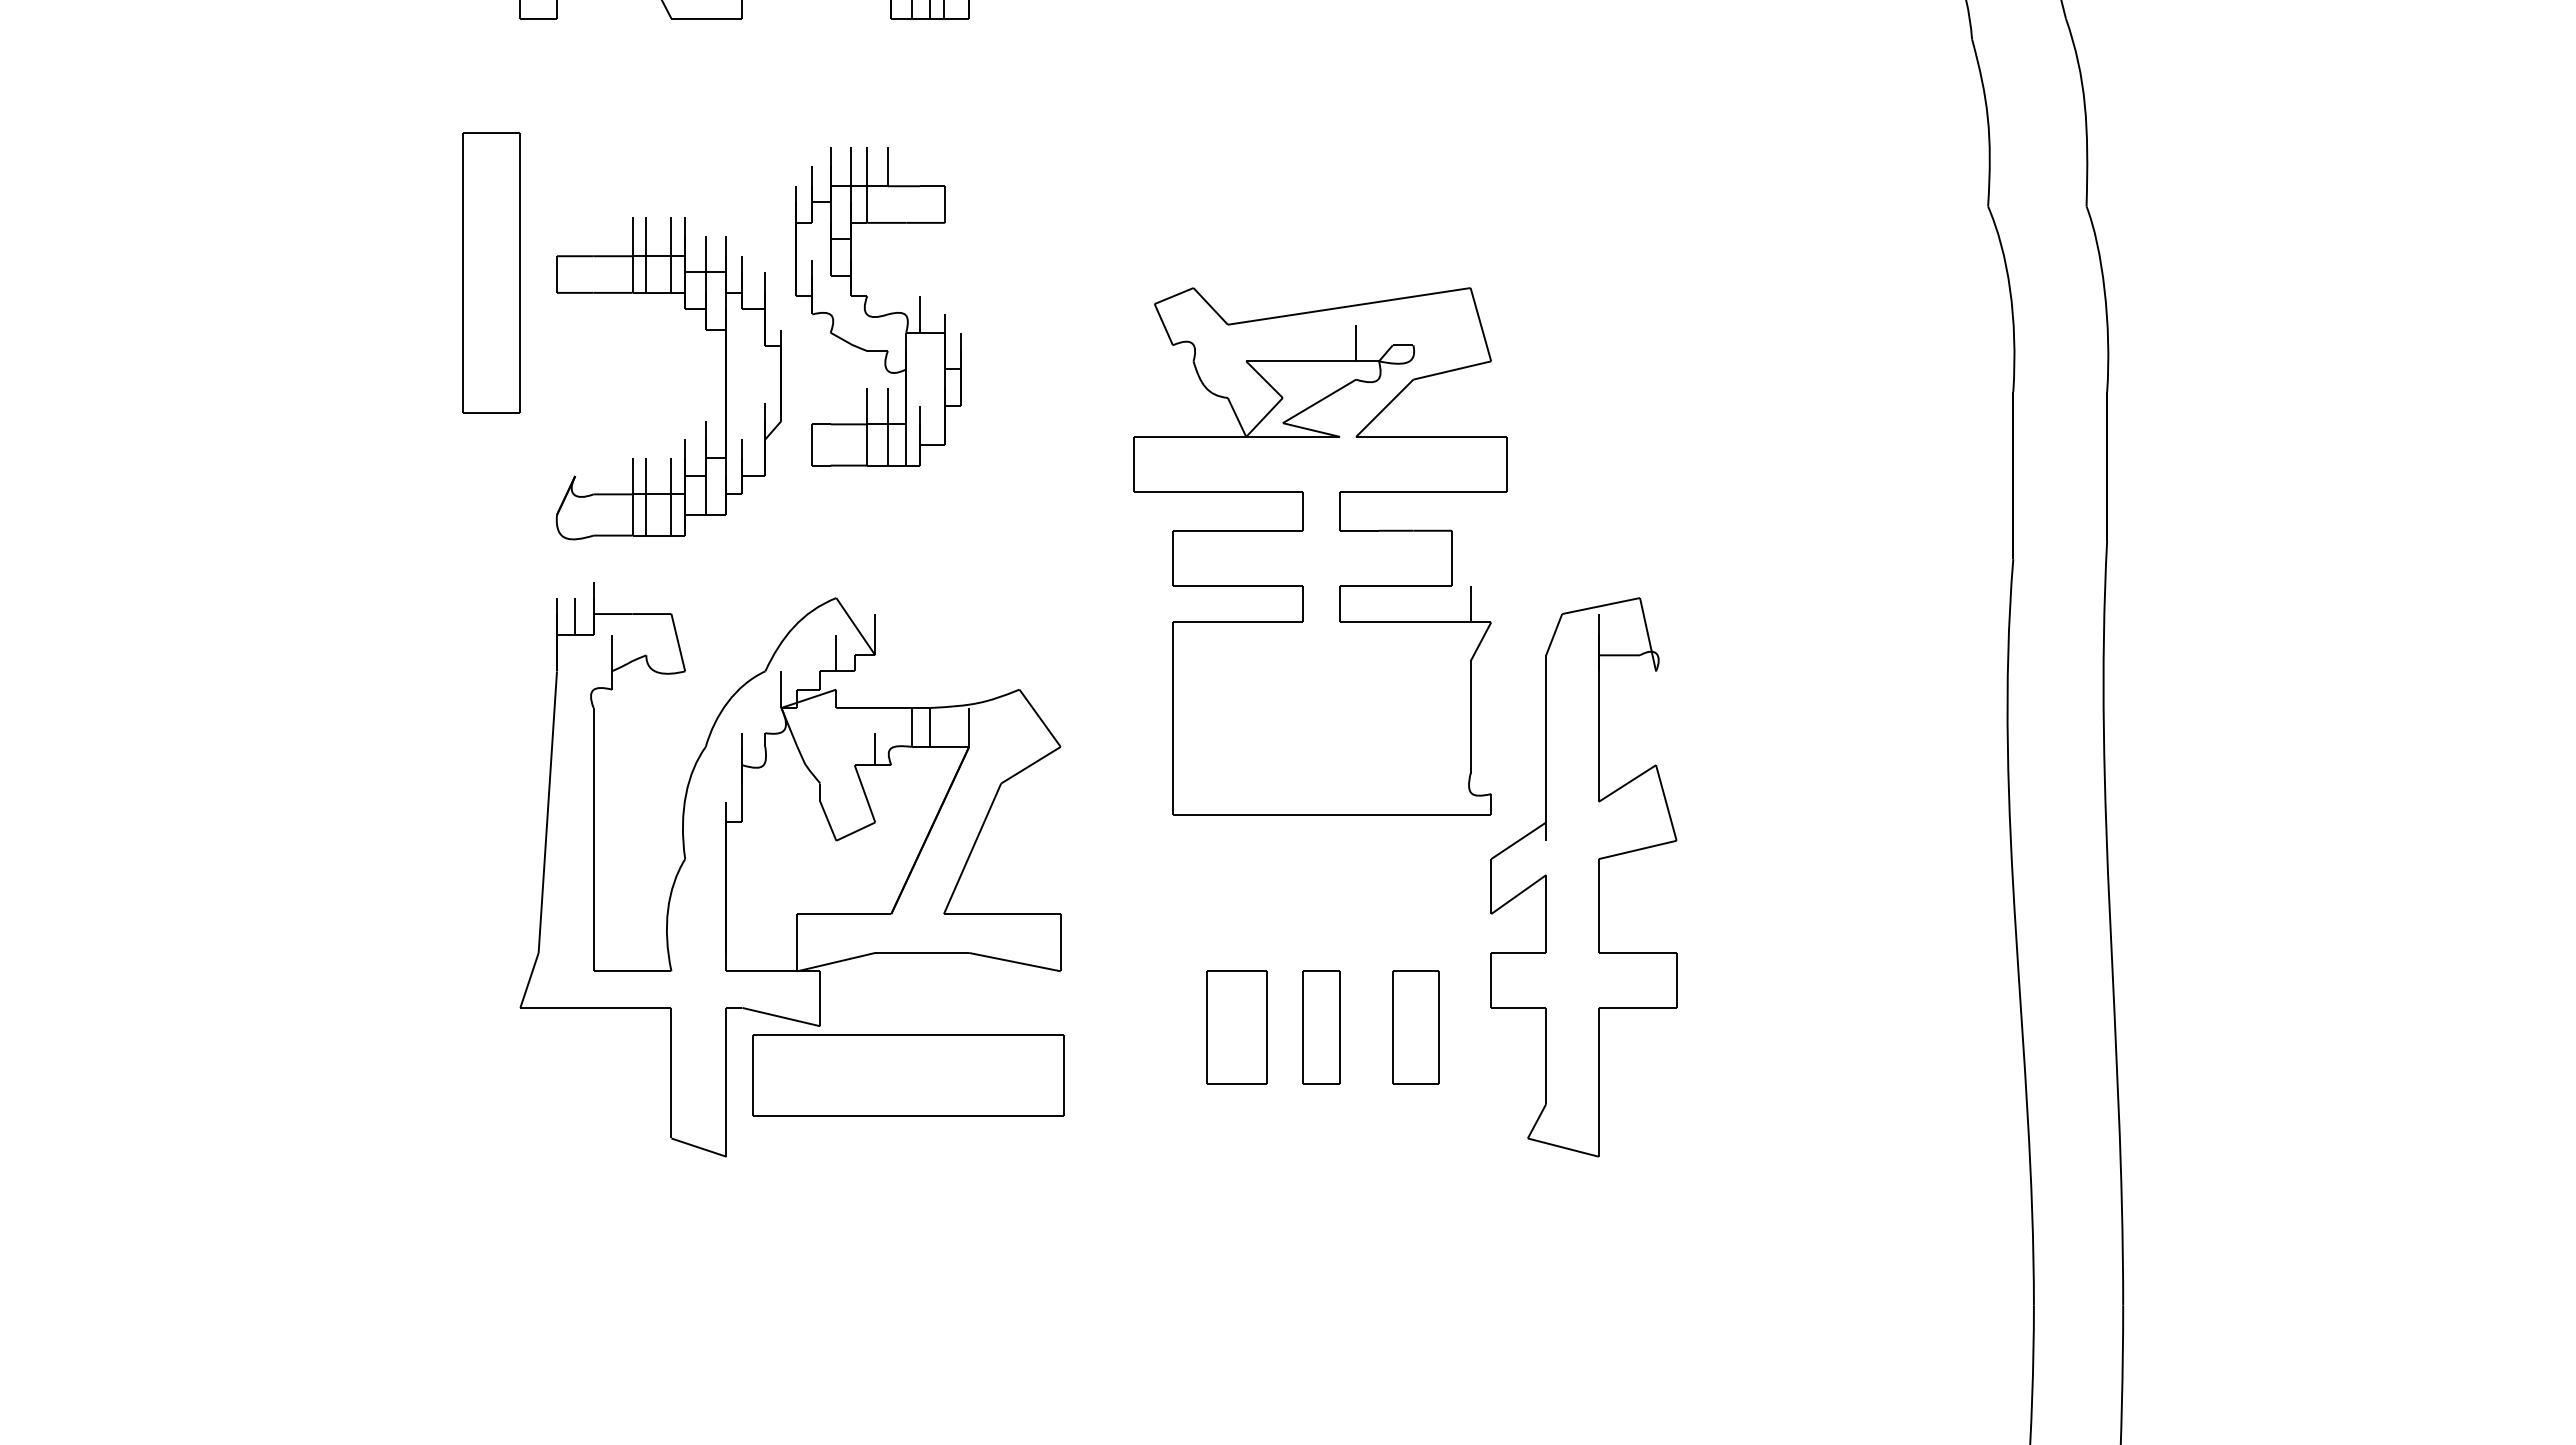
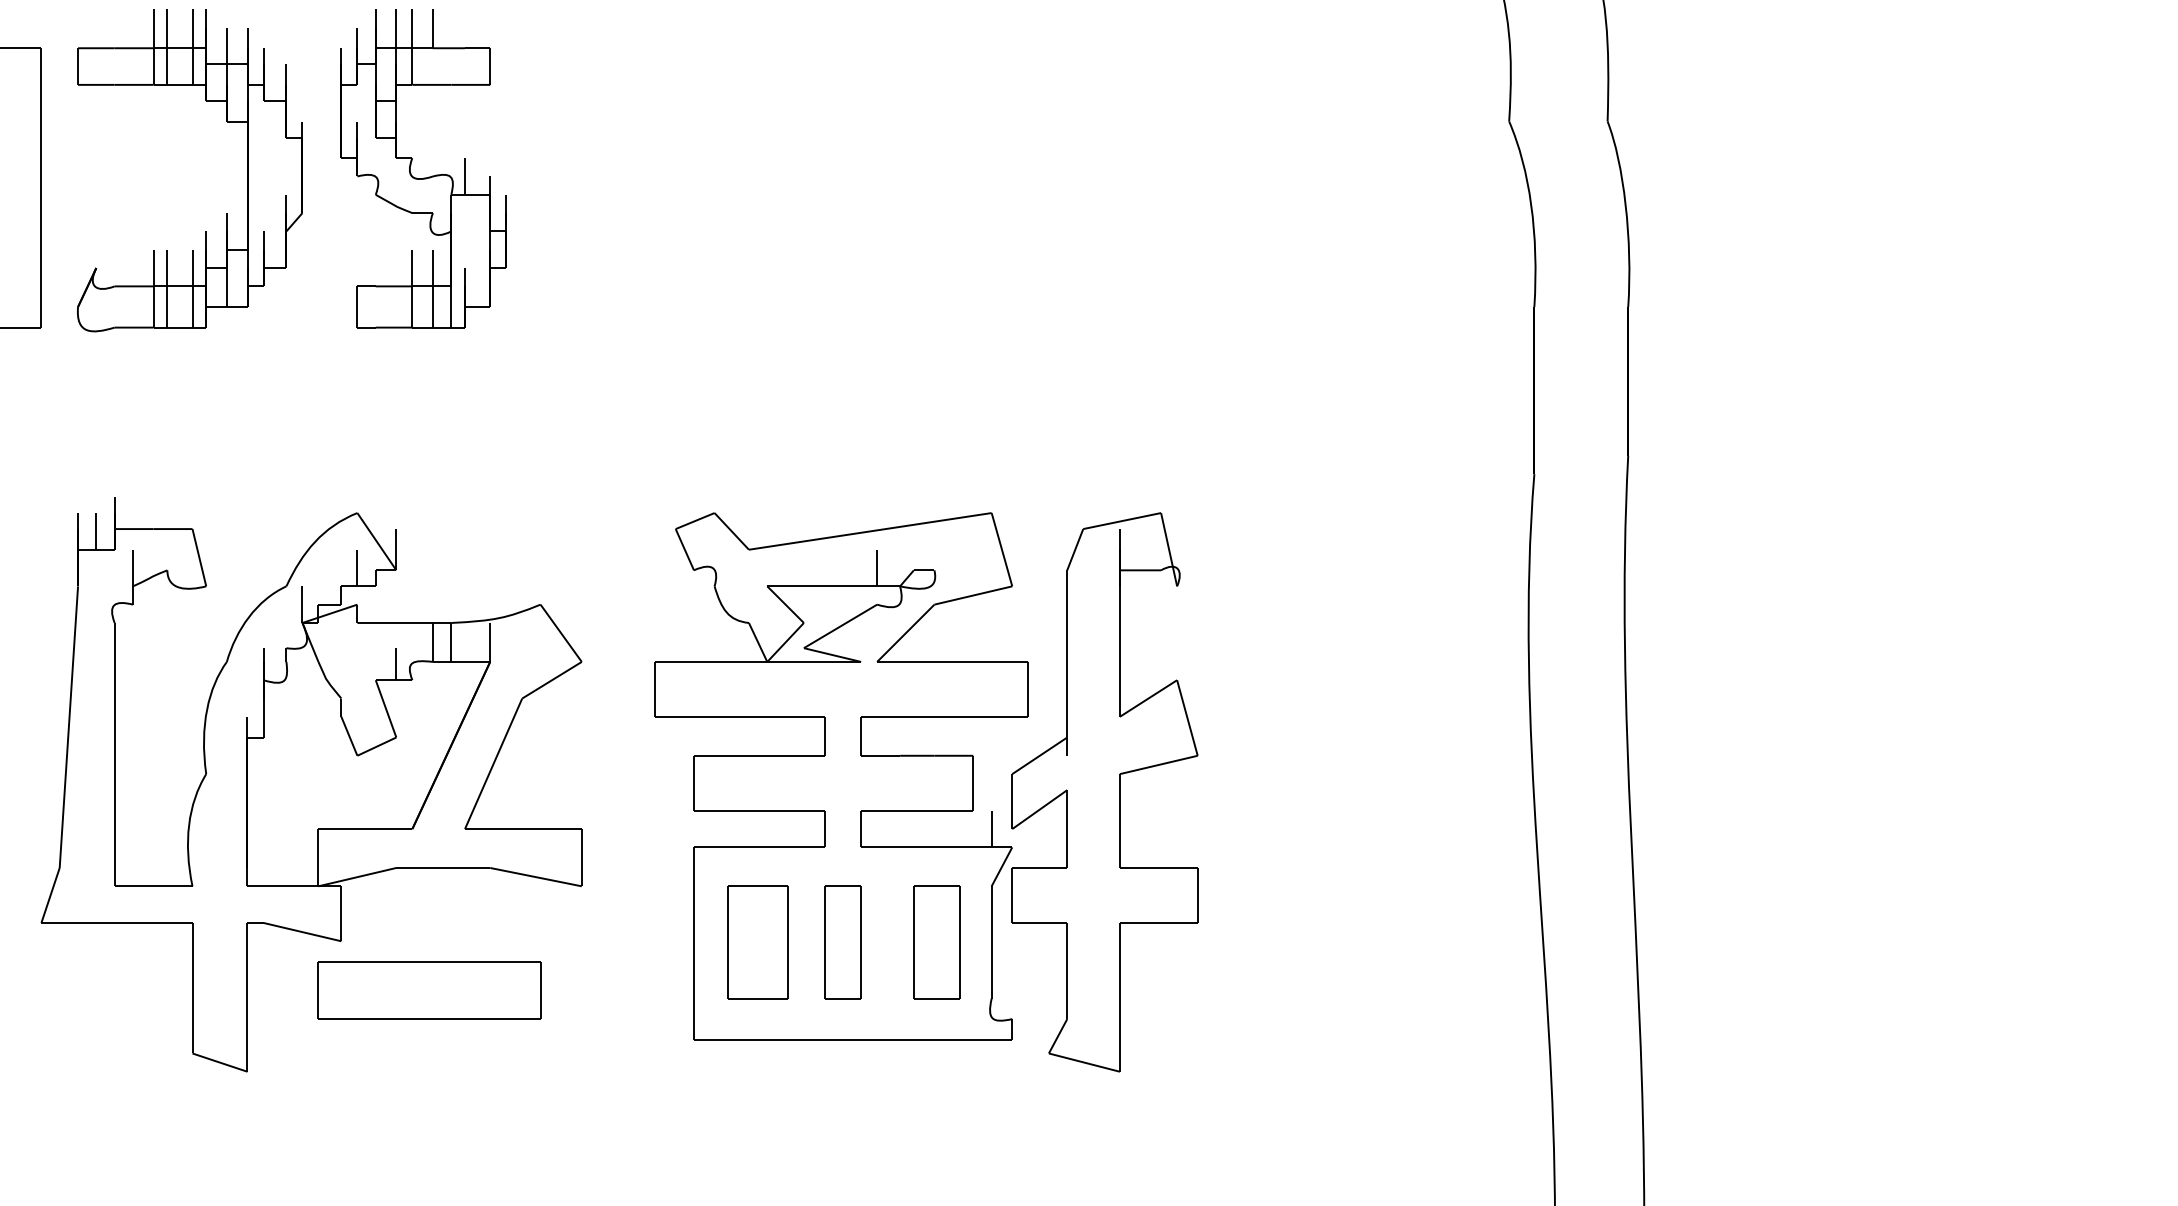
part: (878, 315) -> (423, 177), moved
part: (705, 421) -> (226, 213), moved
part: (1320, 551) -> (841, 776), moved
part: (908, 1075) -> (429, 990), size x0.71

